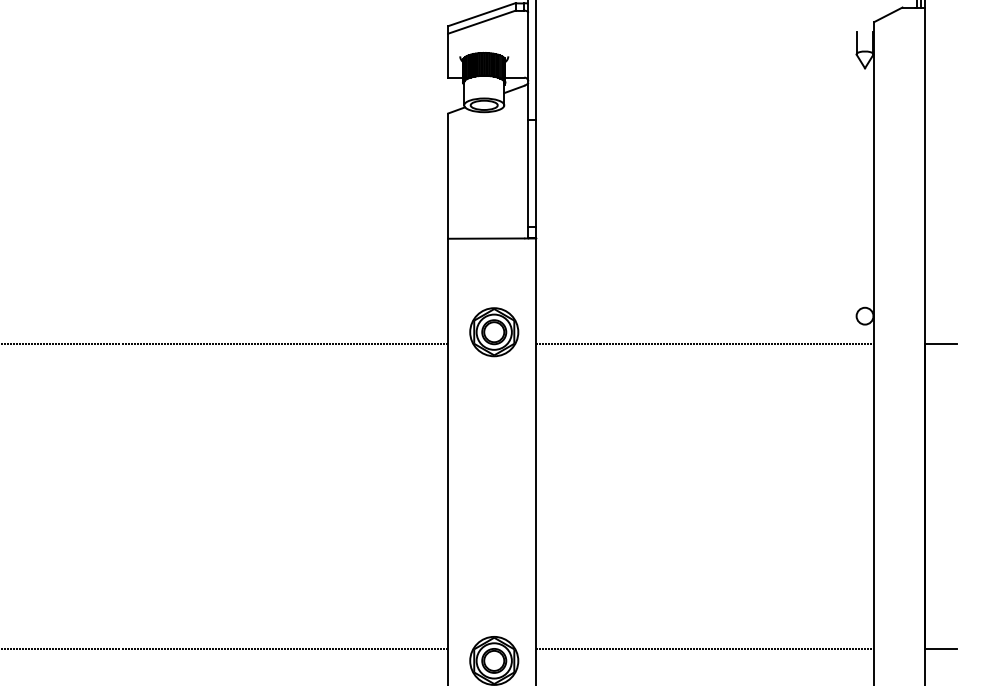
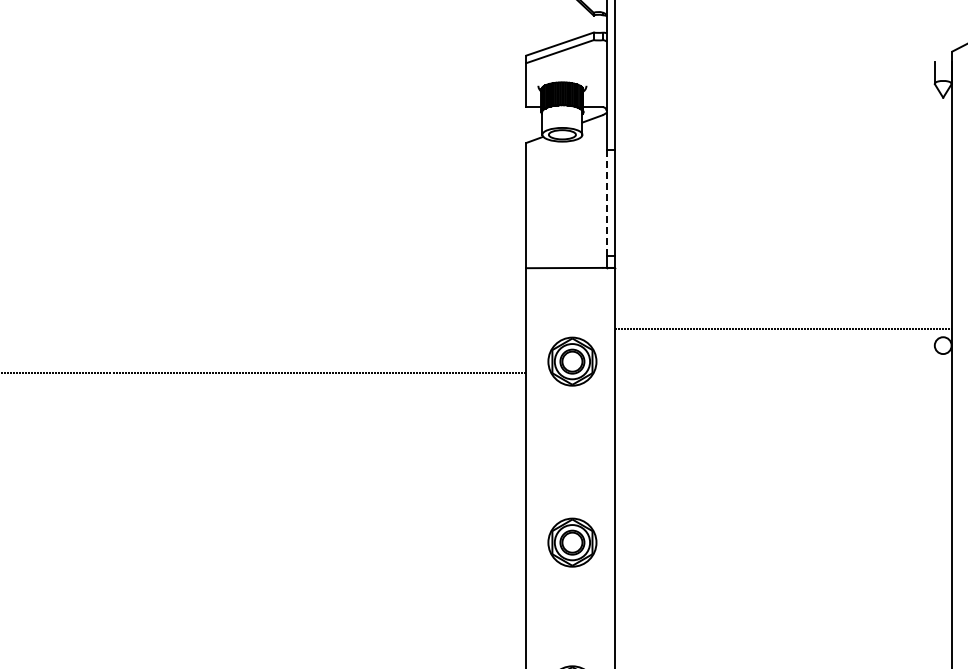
line: (528, 173) -> (606, 202), solid -> dashed
line: (705, 344) -> (783, 329), moved
part: (494, 513) -> (572, 542), added

